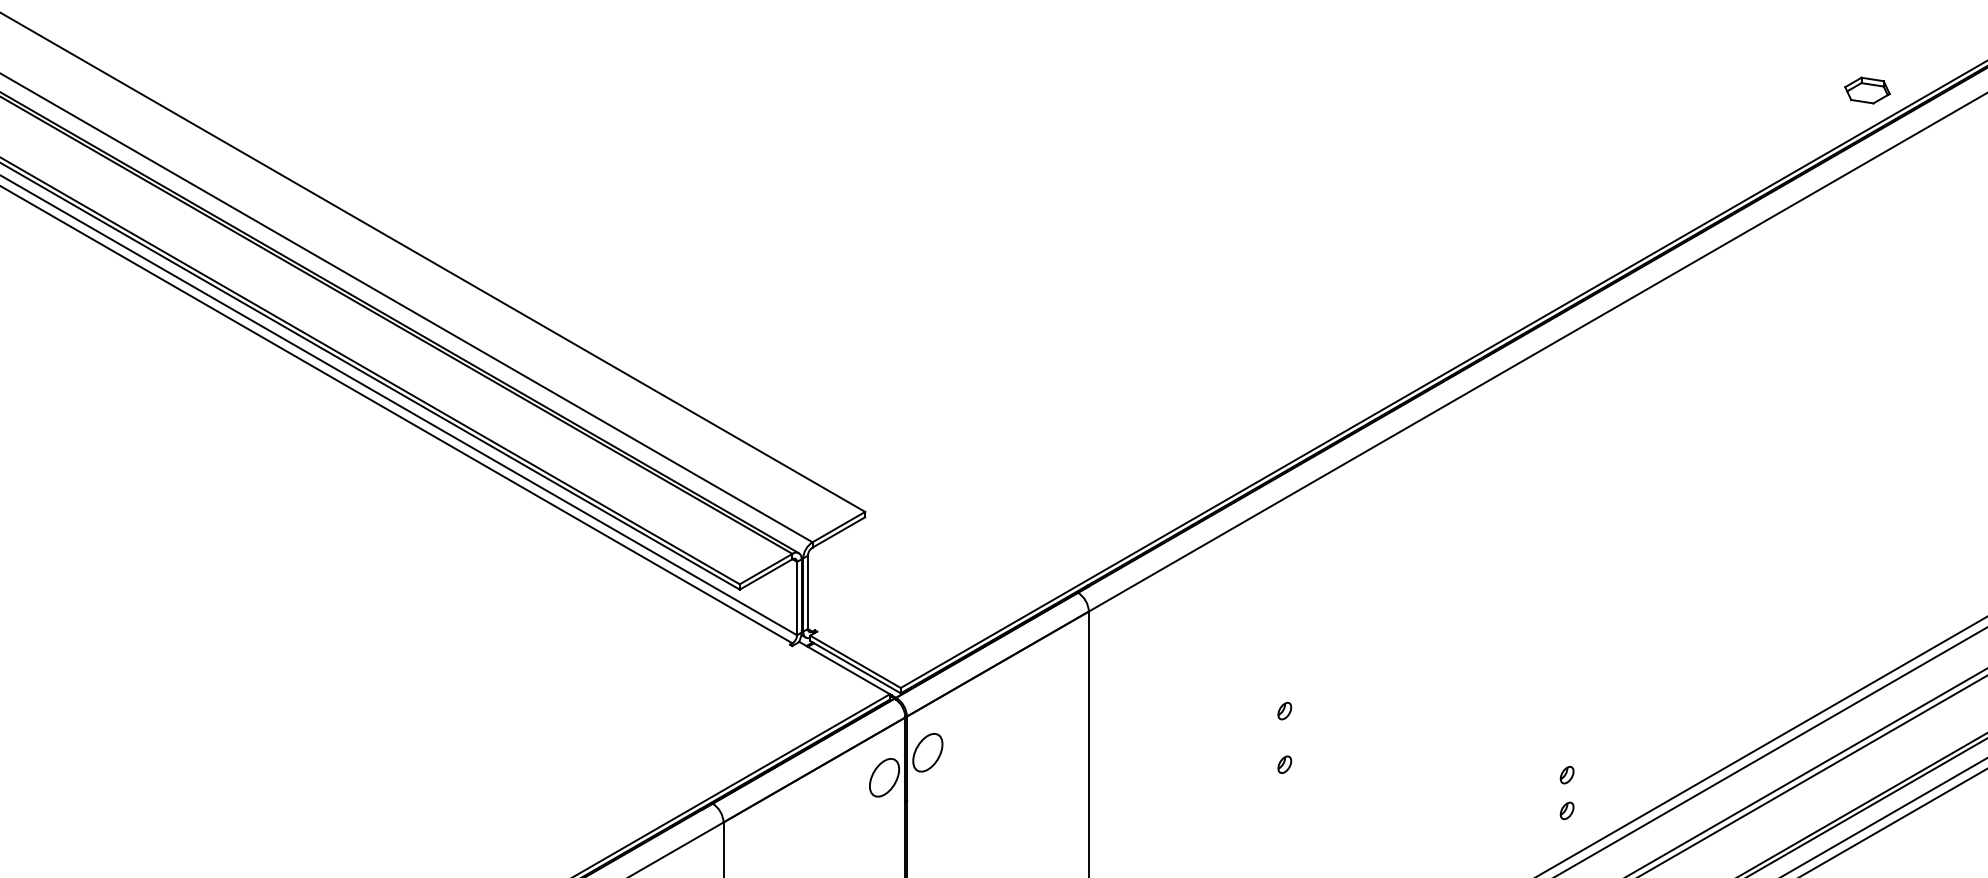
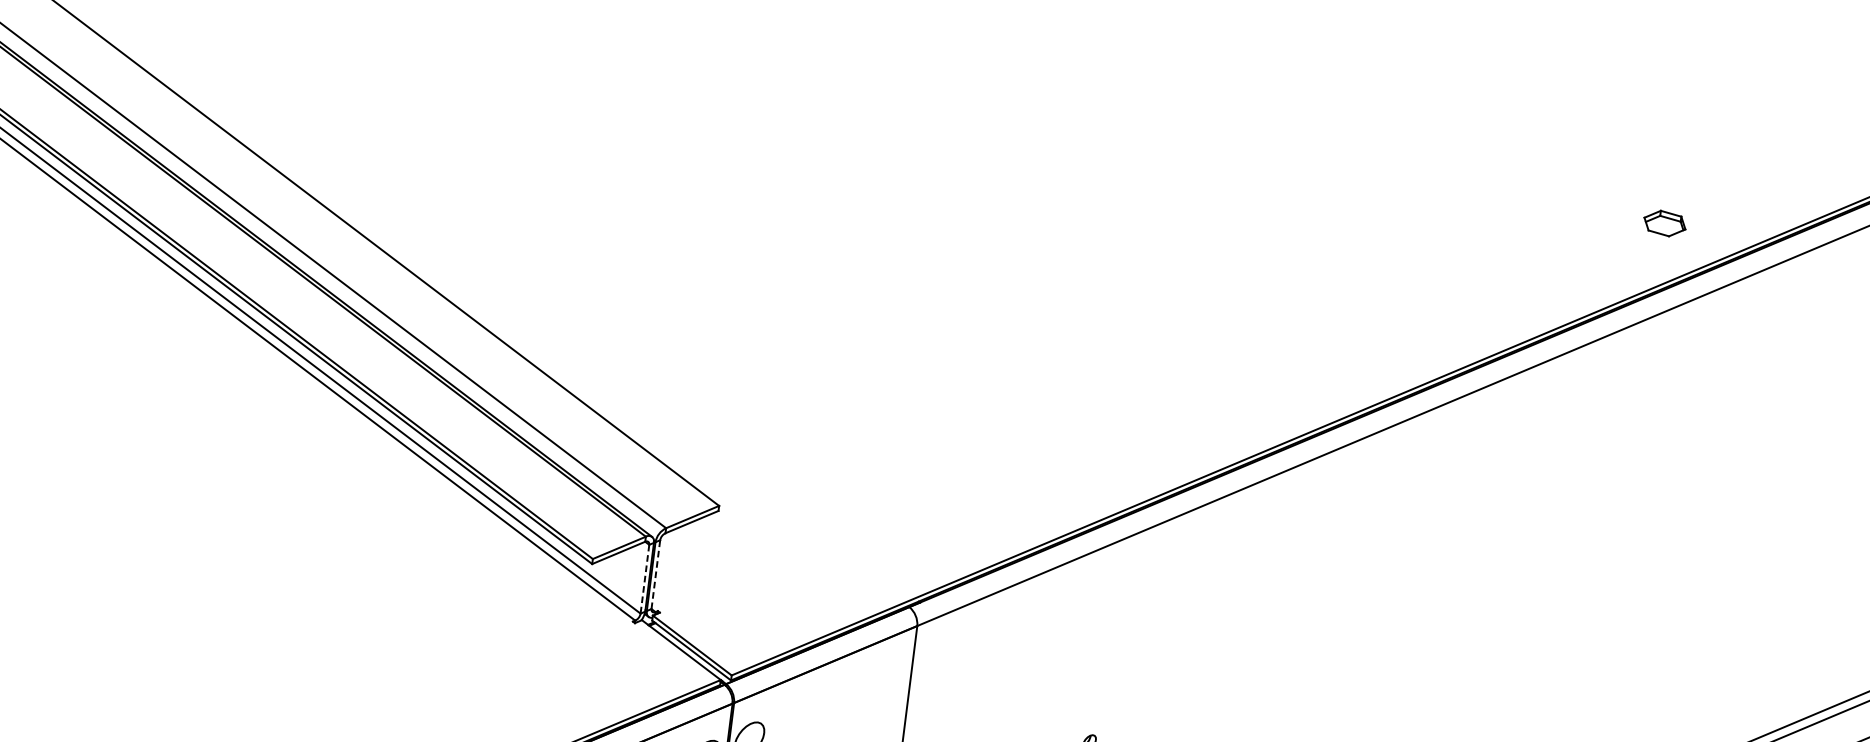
part: (1867, 90) -> (1664, 223), moved
line: (807, 592) -> (655, 574), solid -> dashed
line: (797, 598) -> (645, 579), solid -> dashed

